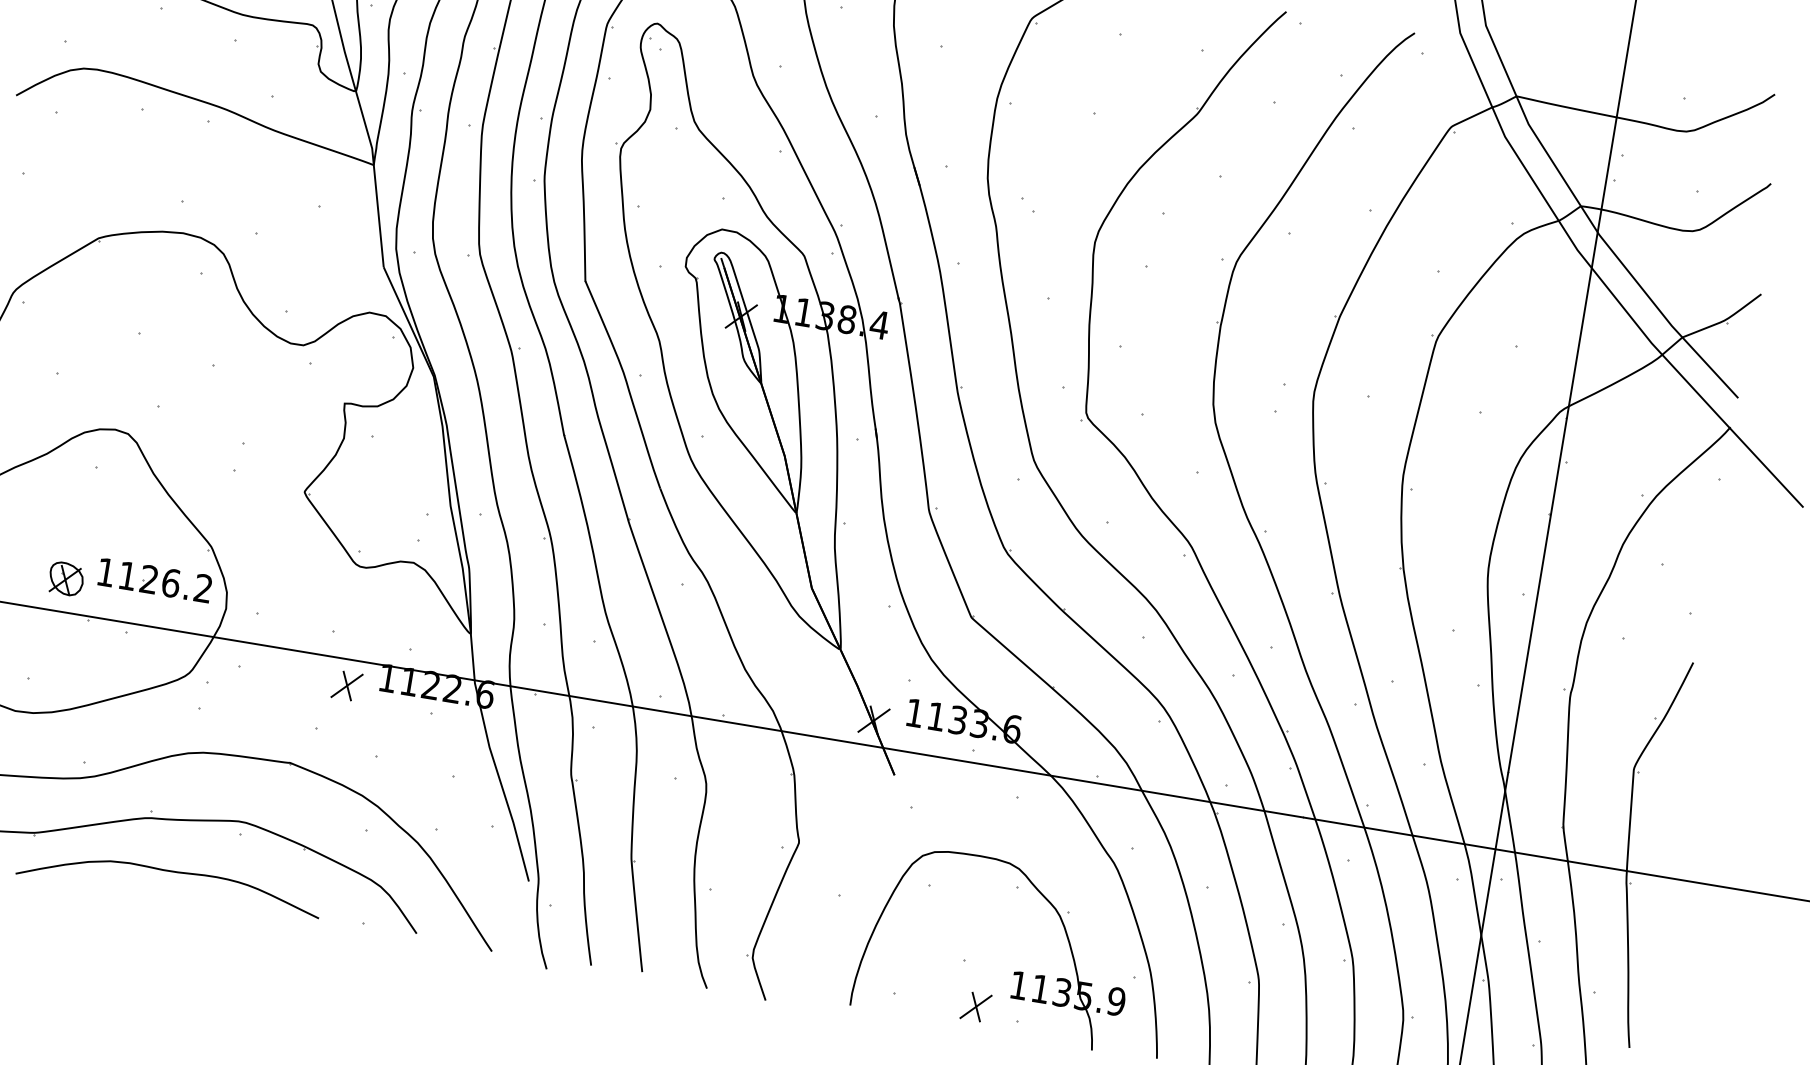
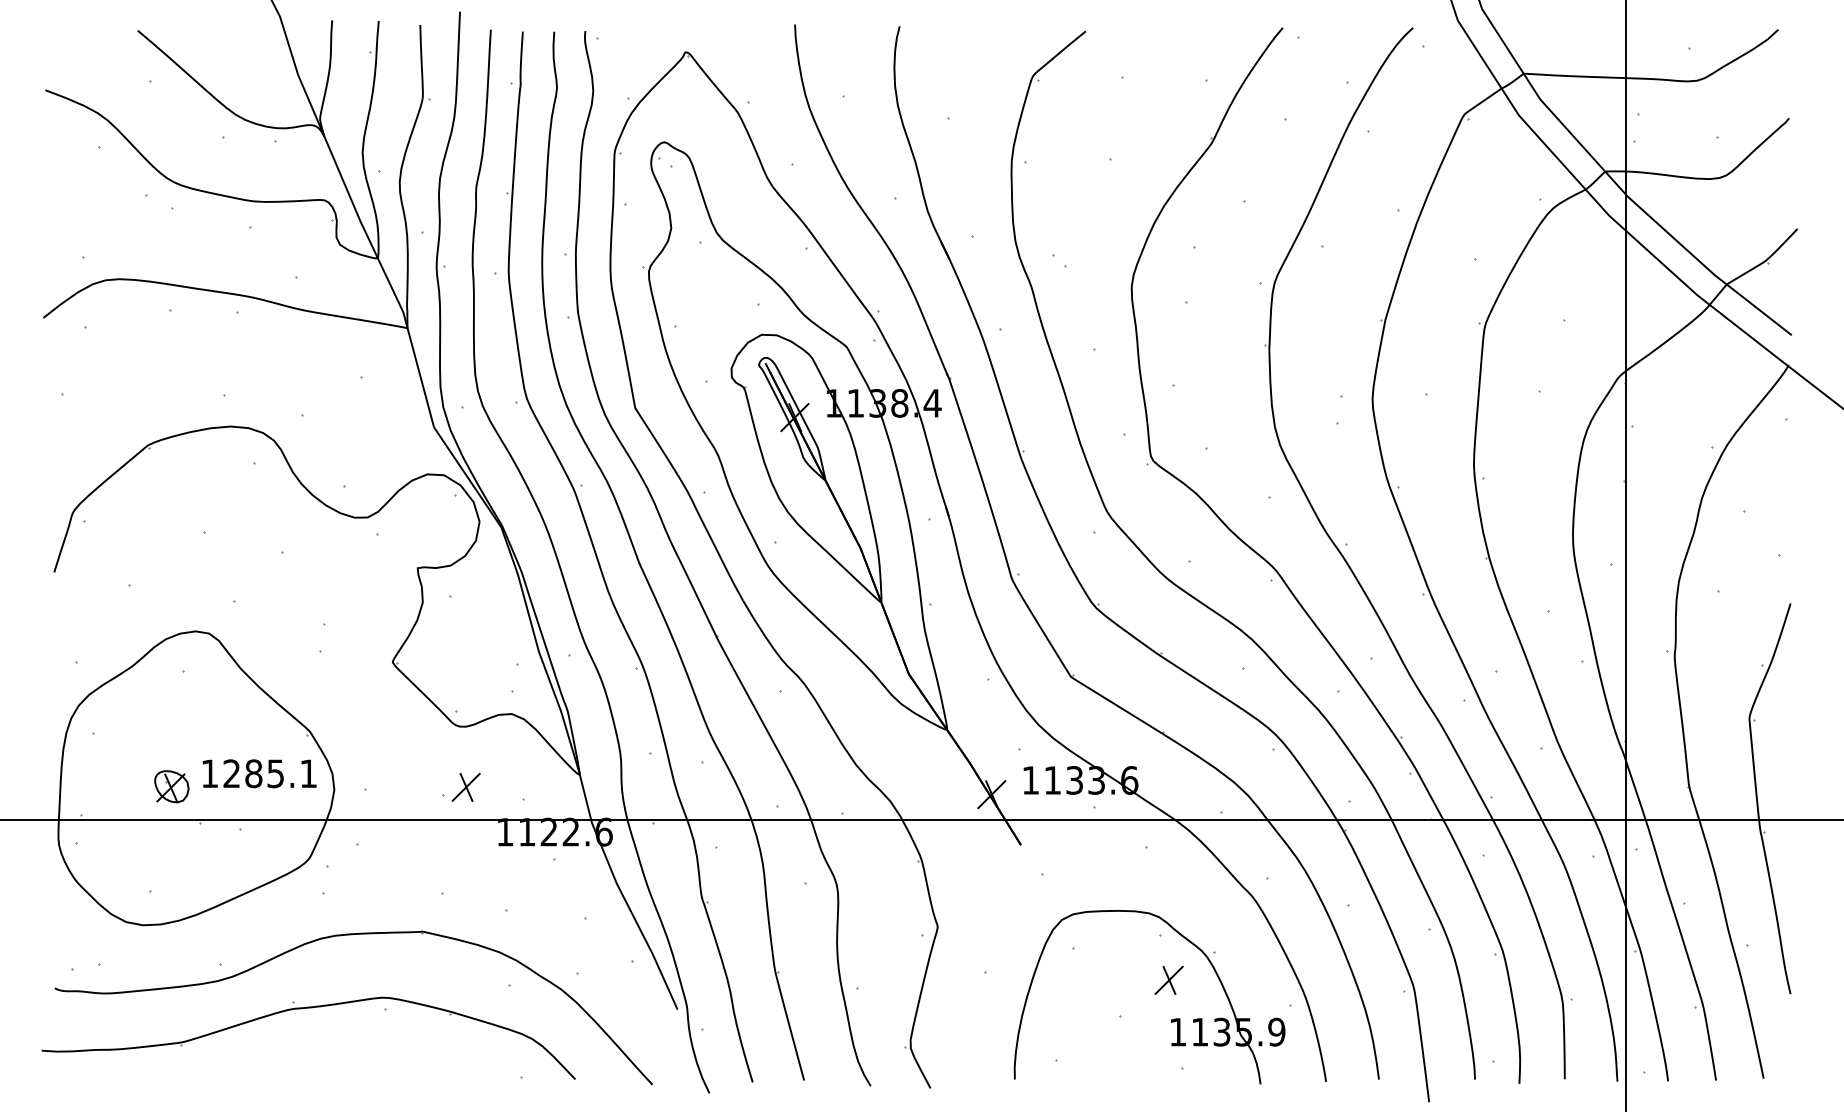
text: (164, 581) -> (269, 773), 1126.2 -> 1285.1
part: (346, 684) -> (465, 786), moved
curve: (170, 871) -> (322, 1058), removed
part: (975, 1005) -> (1168, 979), moved

